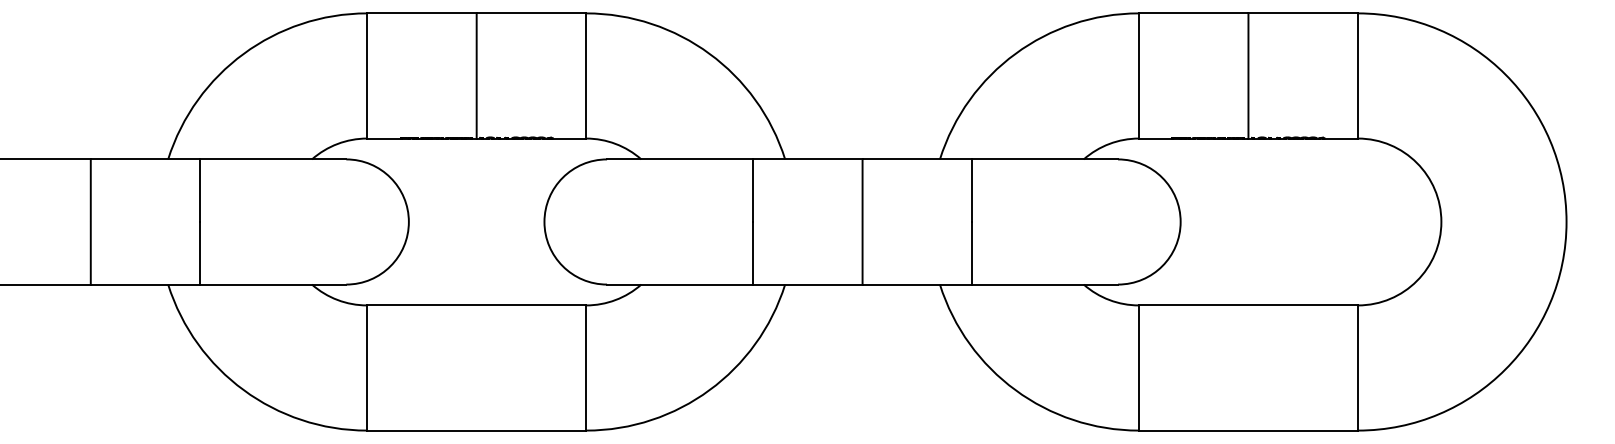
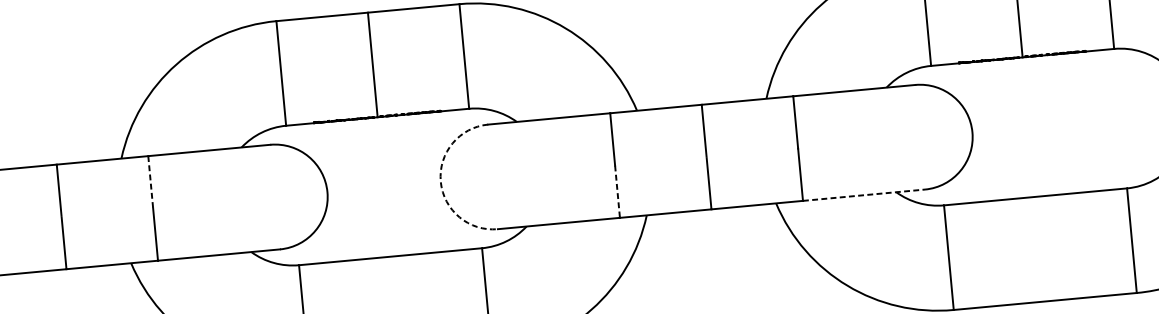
line: (200, 191) -> (150, 182), solid -> dashed
arc: (544, 222) -> (440, 182), solid -> dashed
line: (753, 253) -> (617, 191), solid -> dashed
line: (1045, 284) -> (864, 195), solid -> dashed

